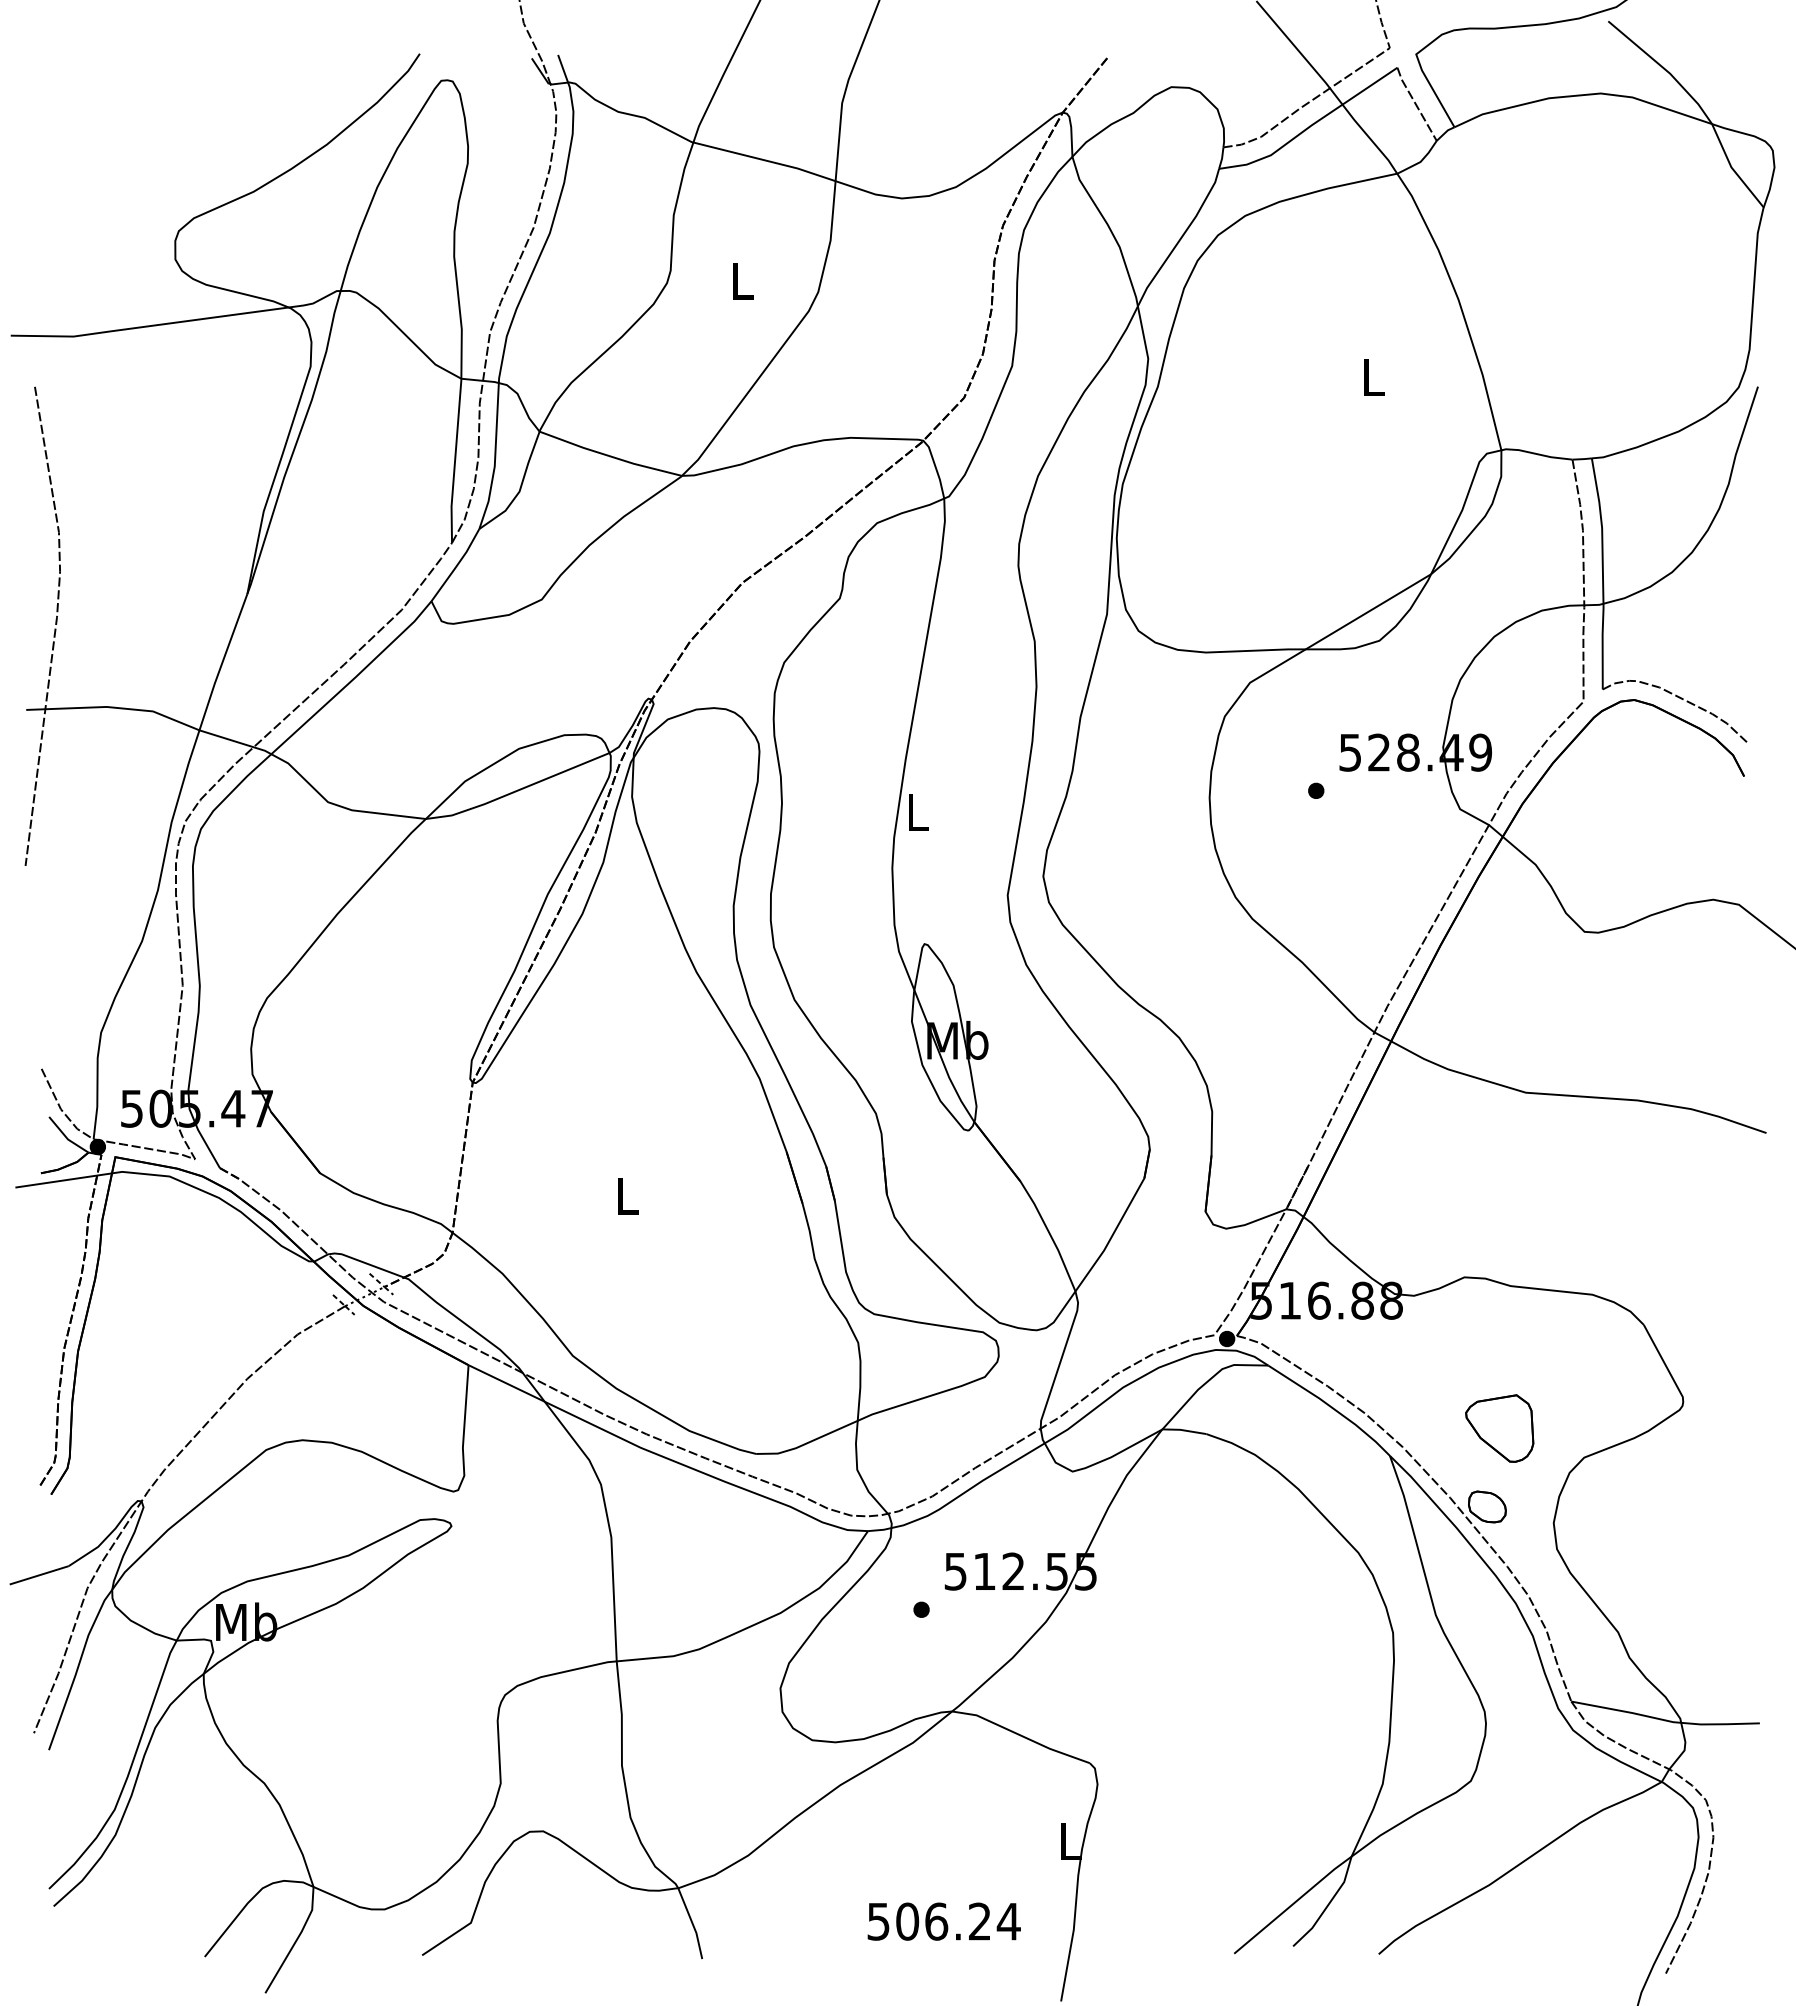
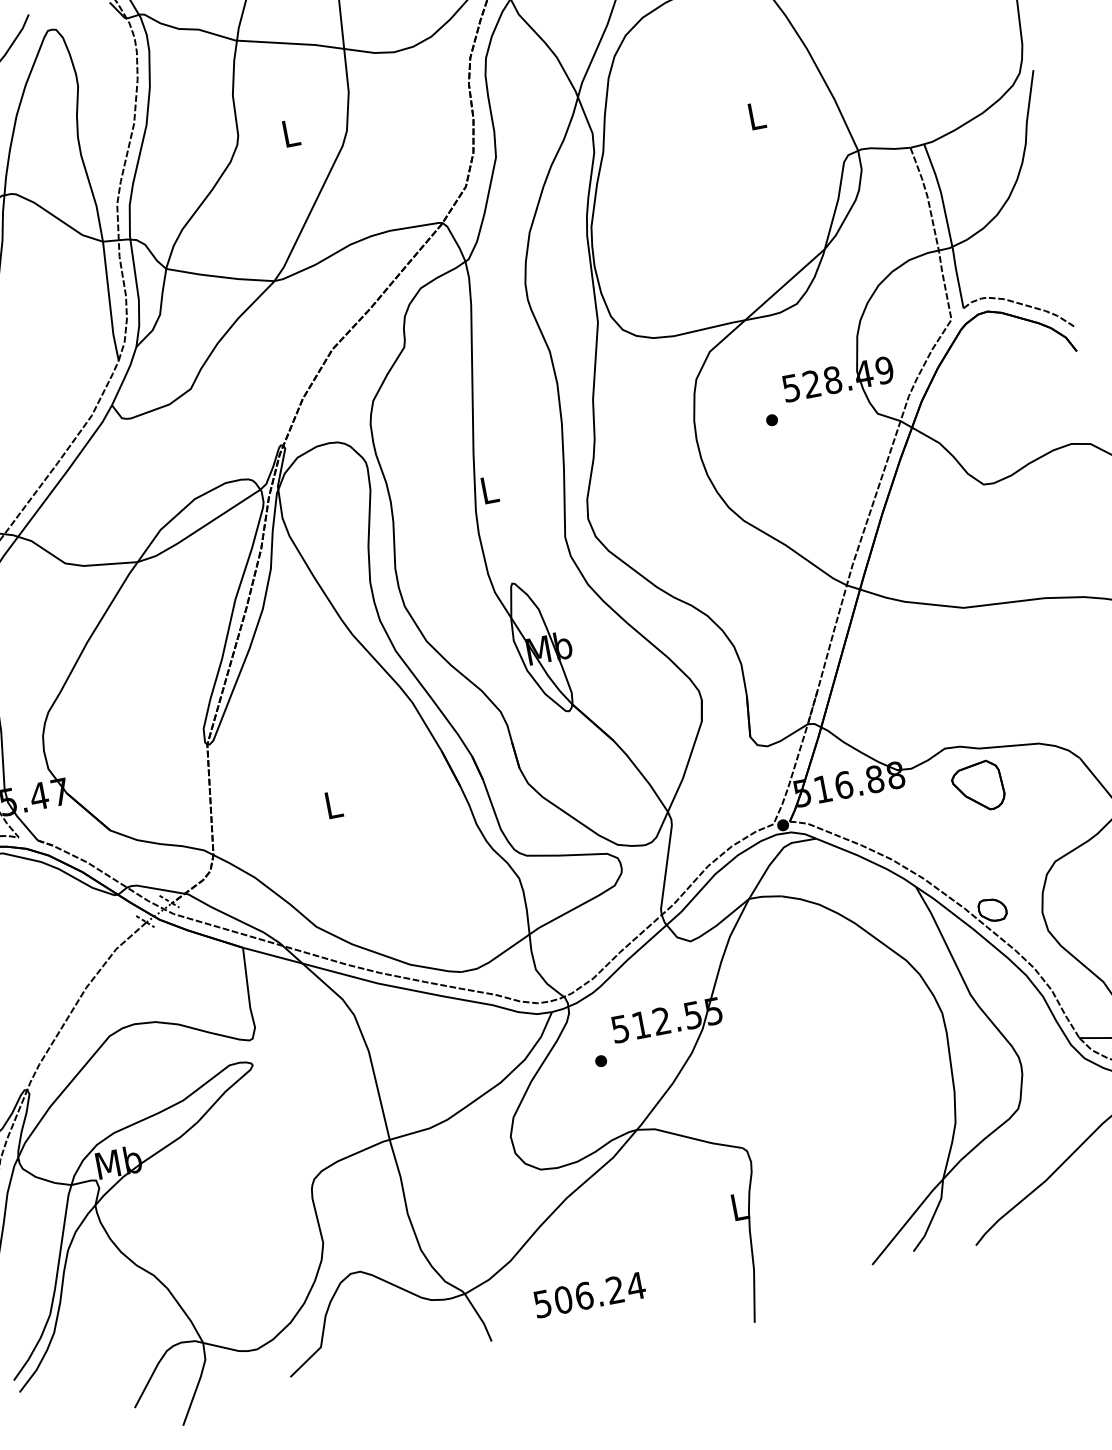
part: (1499, 1428) -> (978, 786), moved
text: (943, 1921) -> (589, 1294), moved

